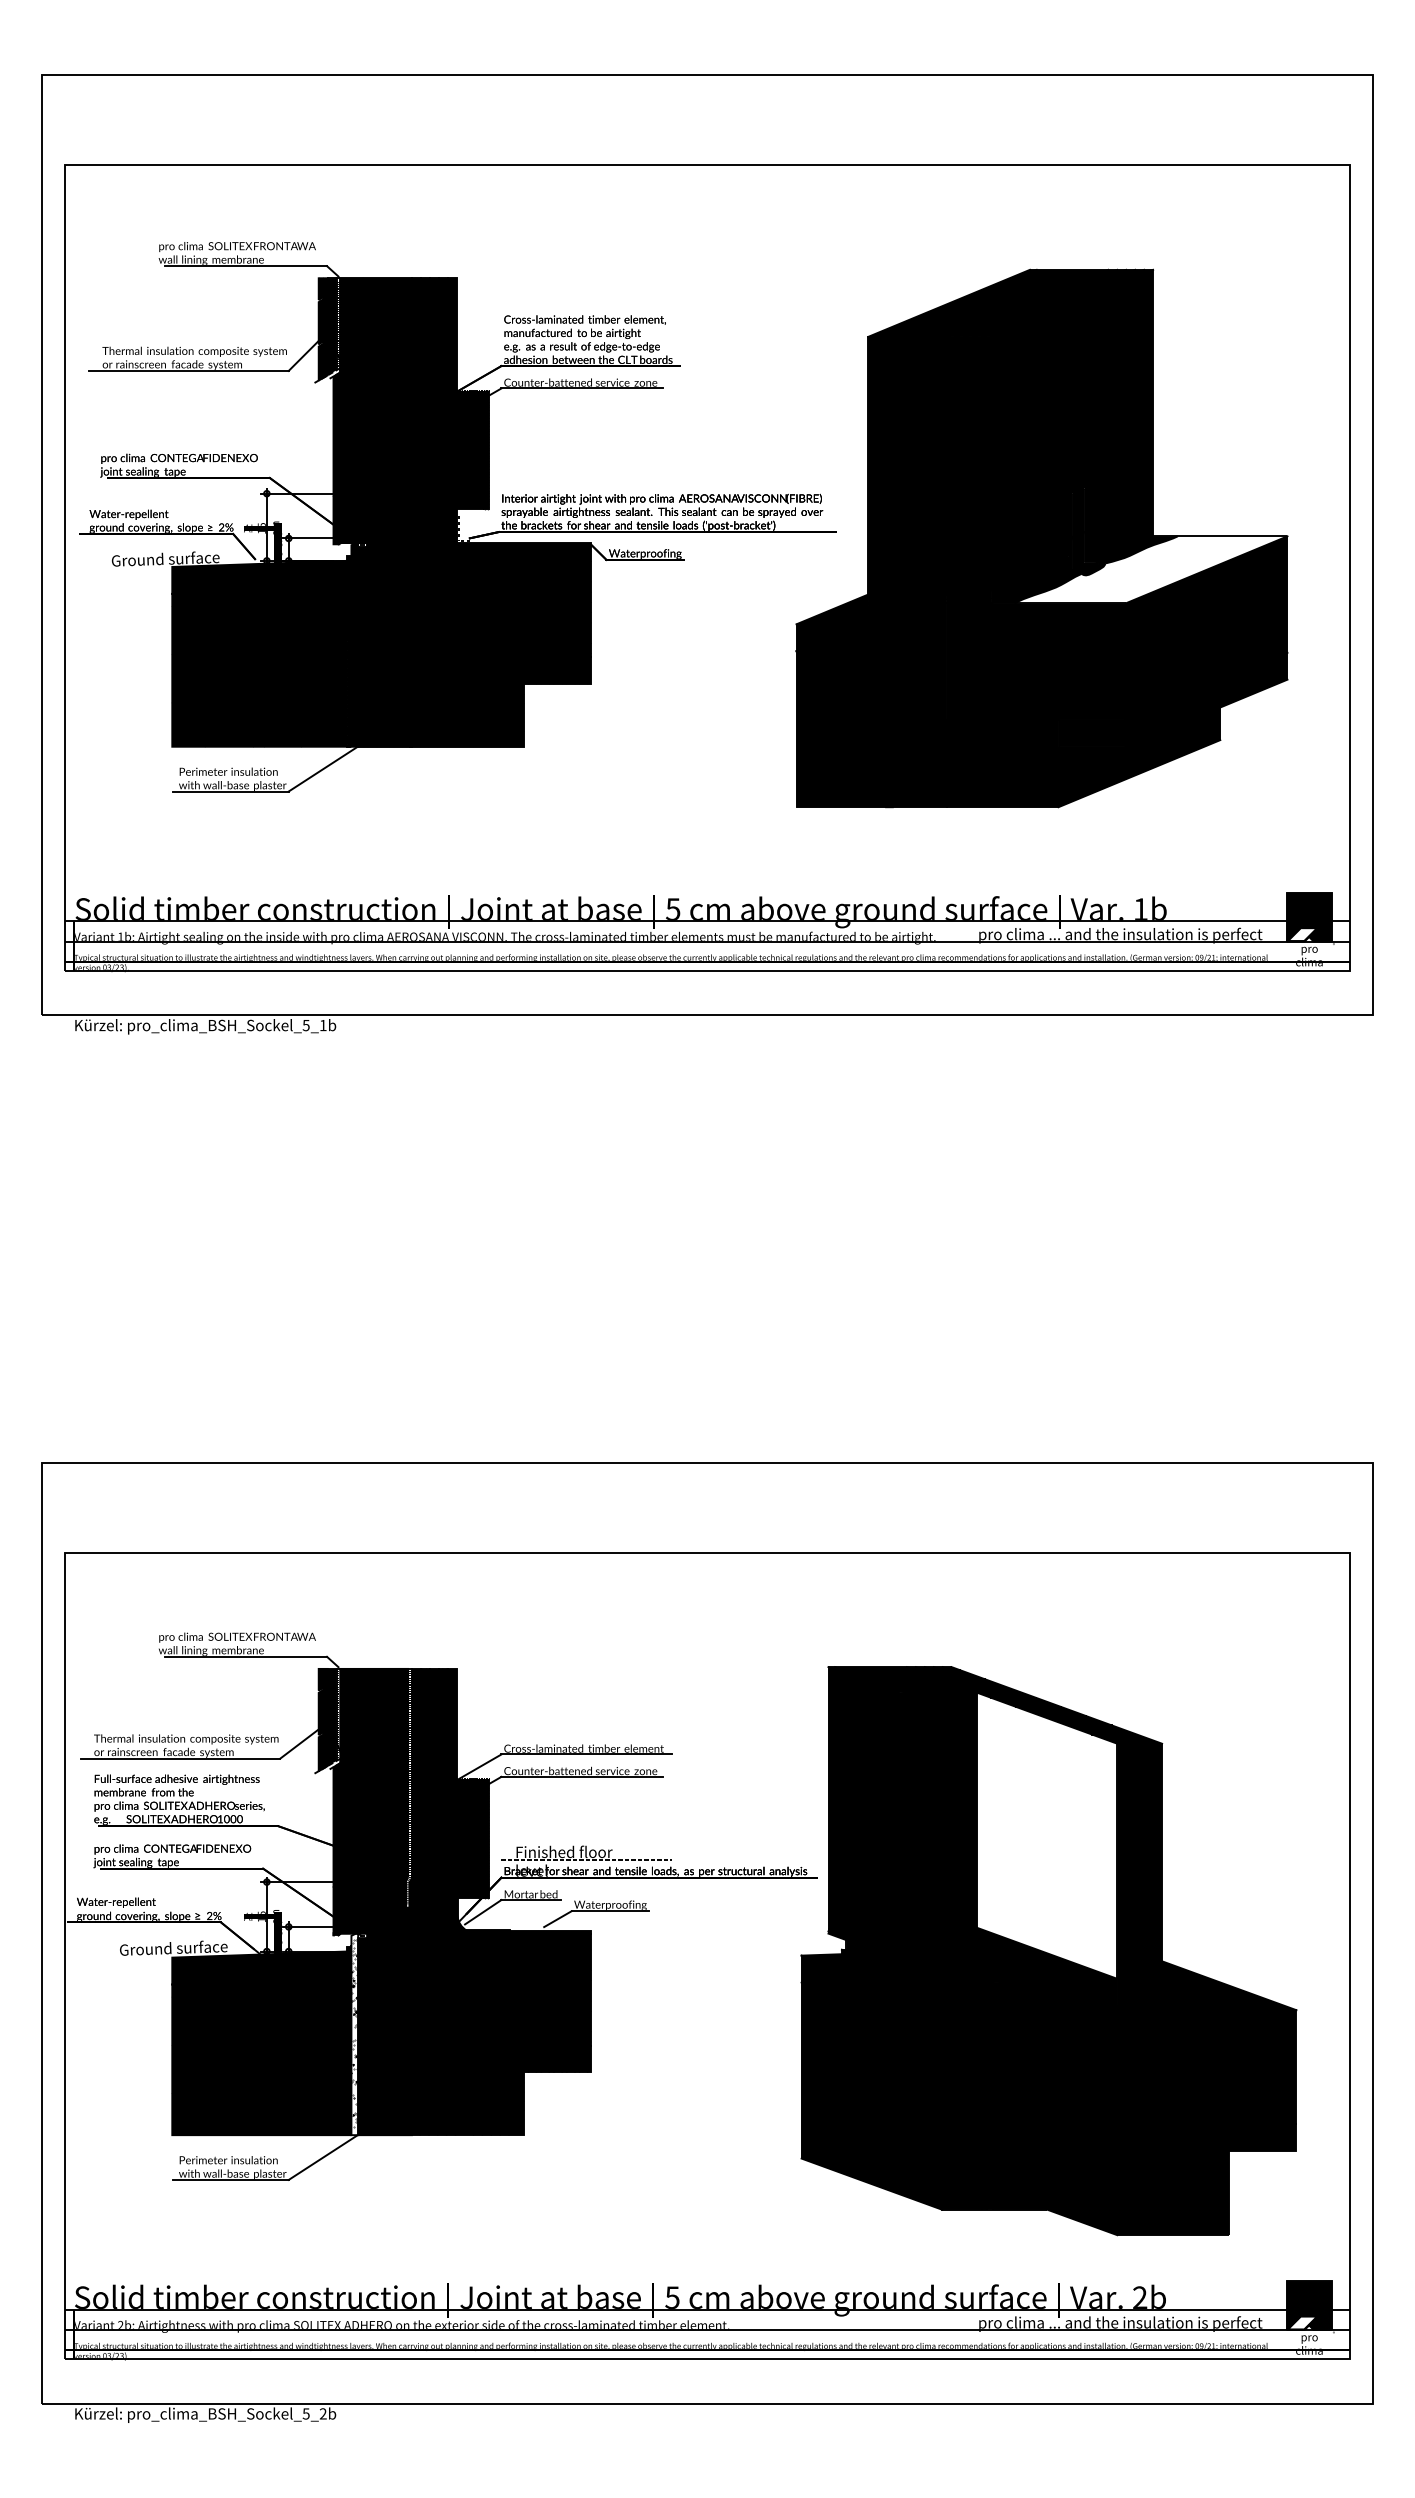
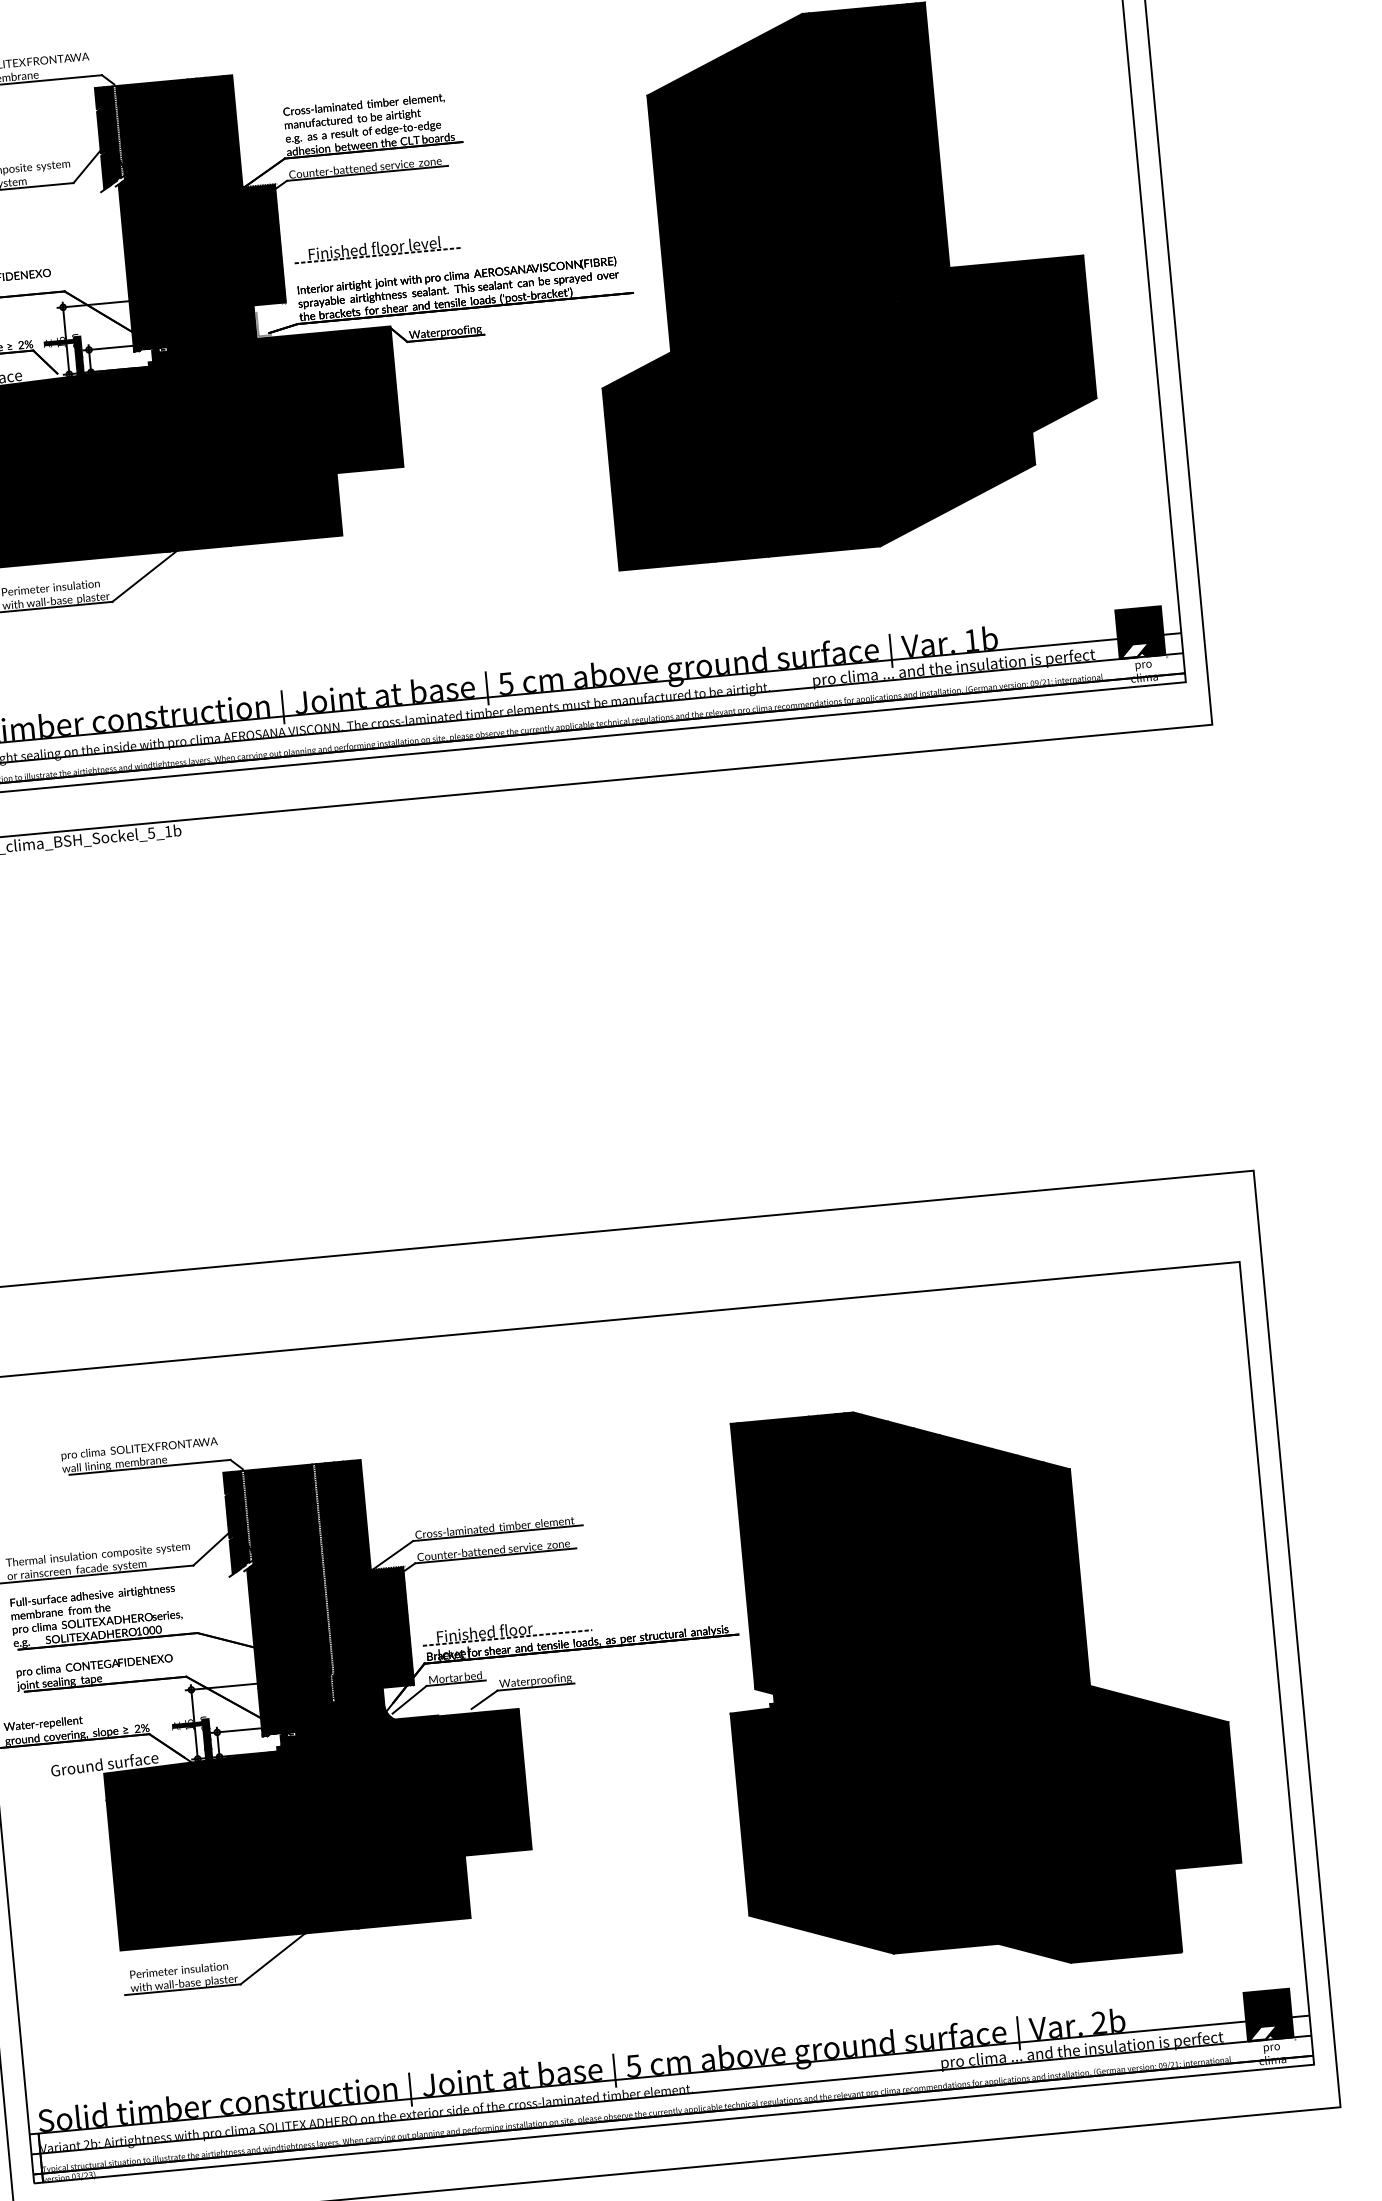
part: (584, 464) -> (376, 248), added
fill: (1150, 569) -> (949, 301), added
fill: (1047, 1835) -> (964, 1571), added
fill: (354, 2034) -> (292, 1833), added

